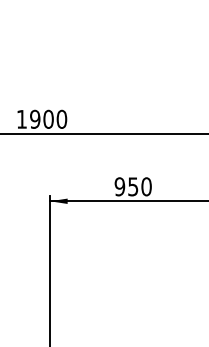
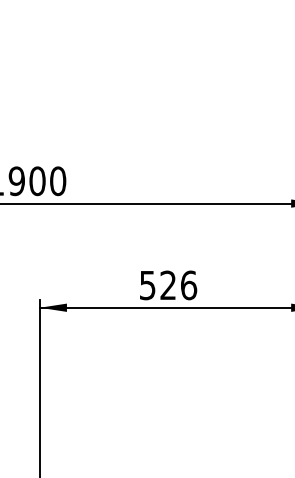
text: (132, 186) -> (167, 284), 950 -> 526

